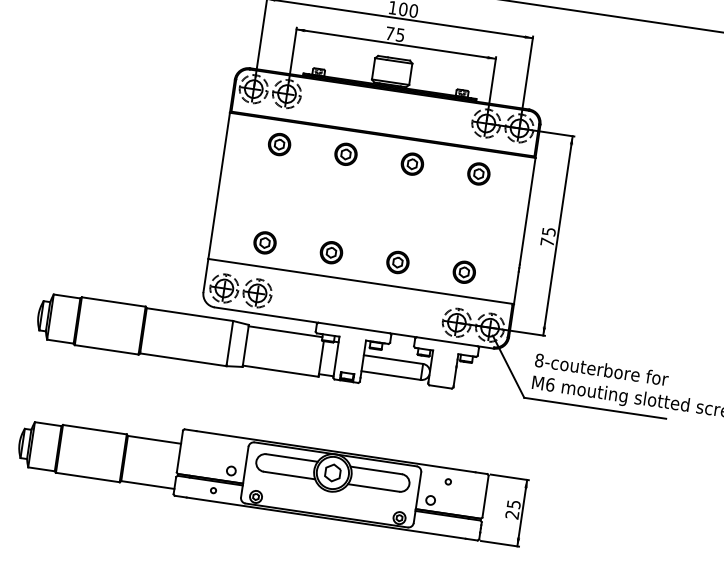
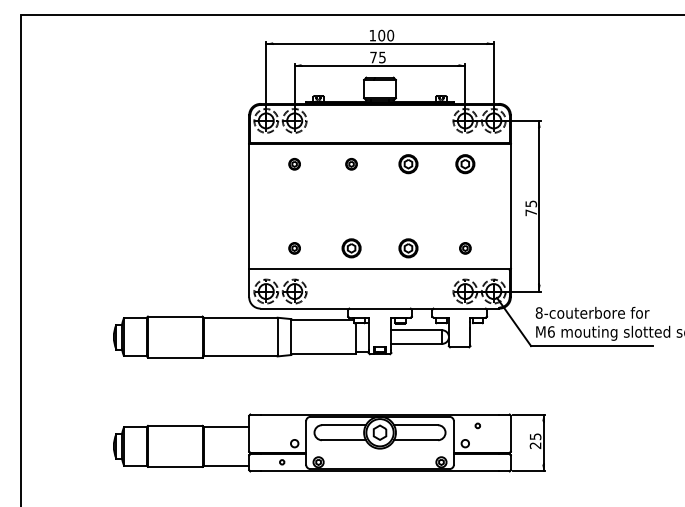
part: (279, 144) -> (294, 164), size x0.6
part: (345, 154) -> (351, 164), size x0.6
part: (264, 243) -> (294, 248), size x0.6
part: (464, 272) -> (465, 248), size x0.6

